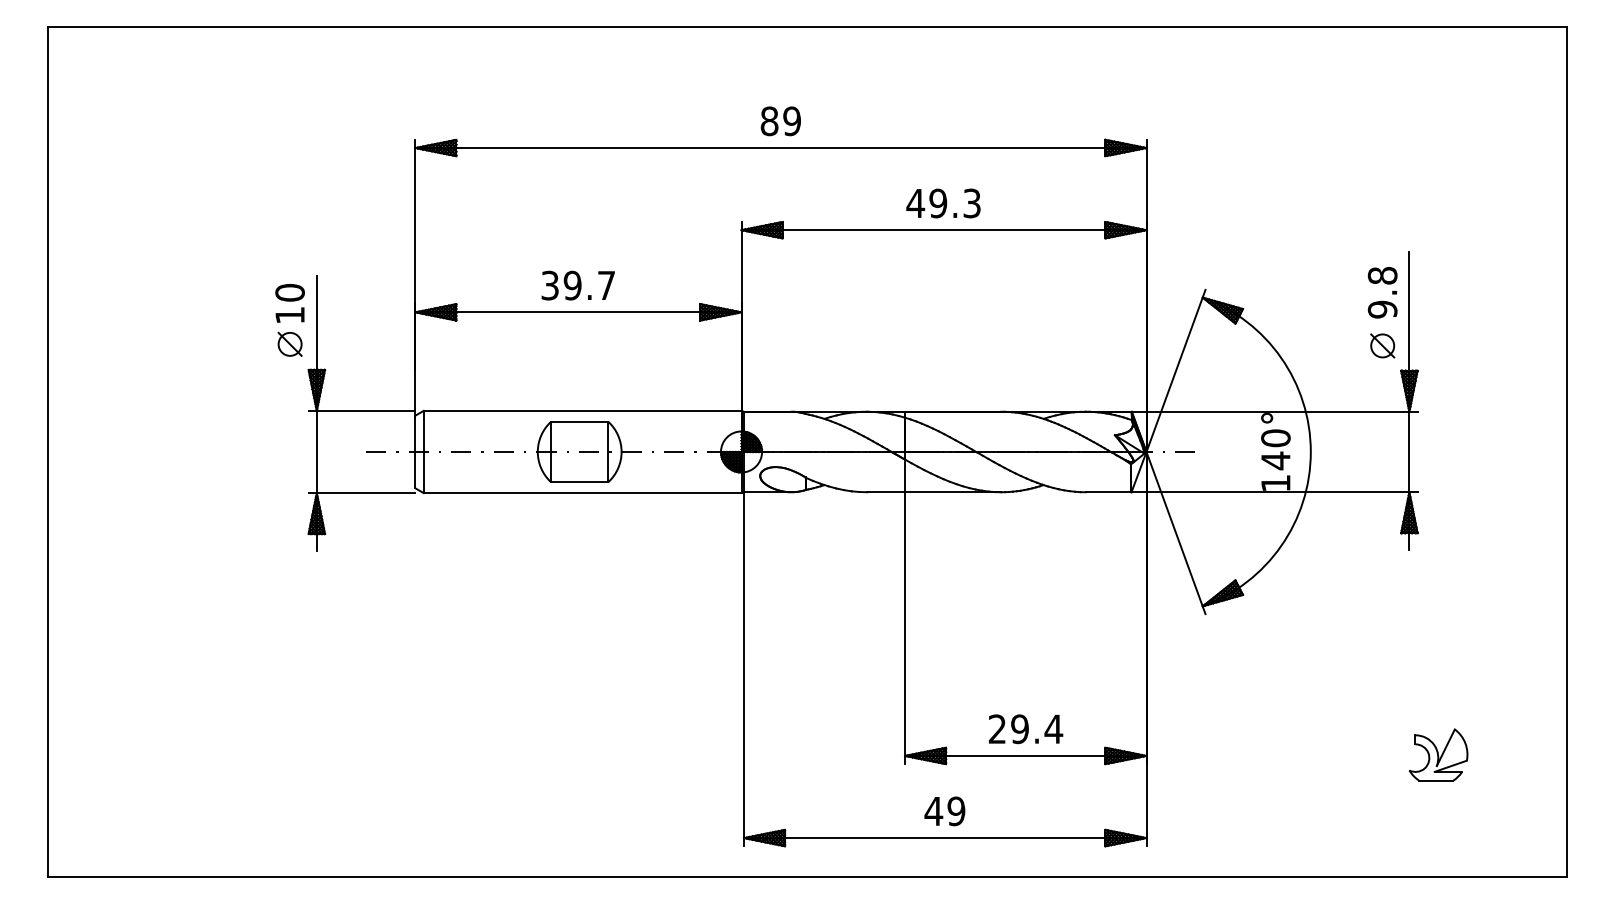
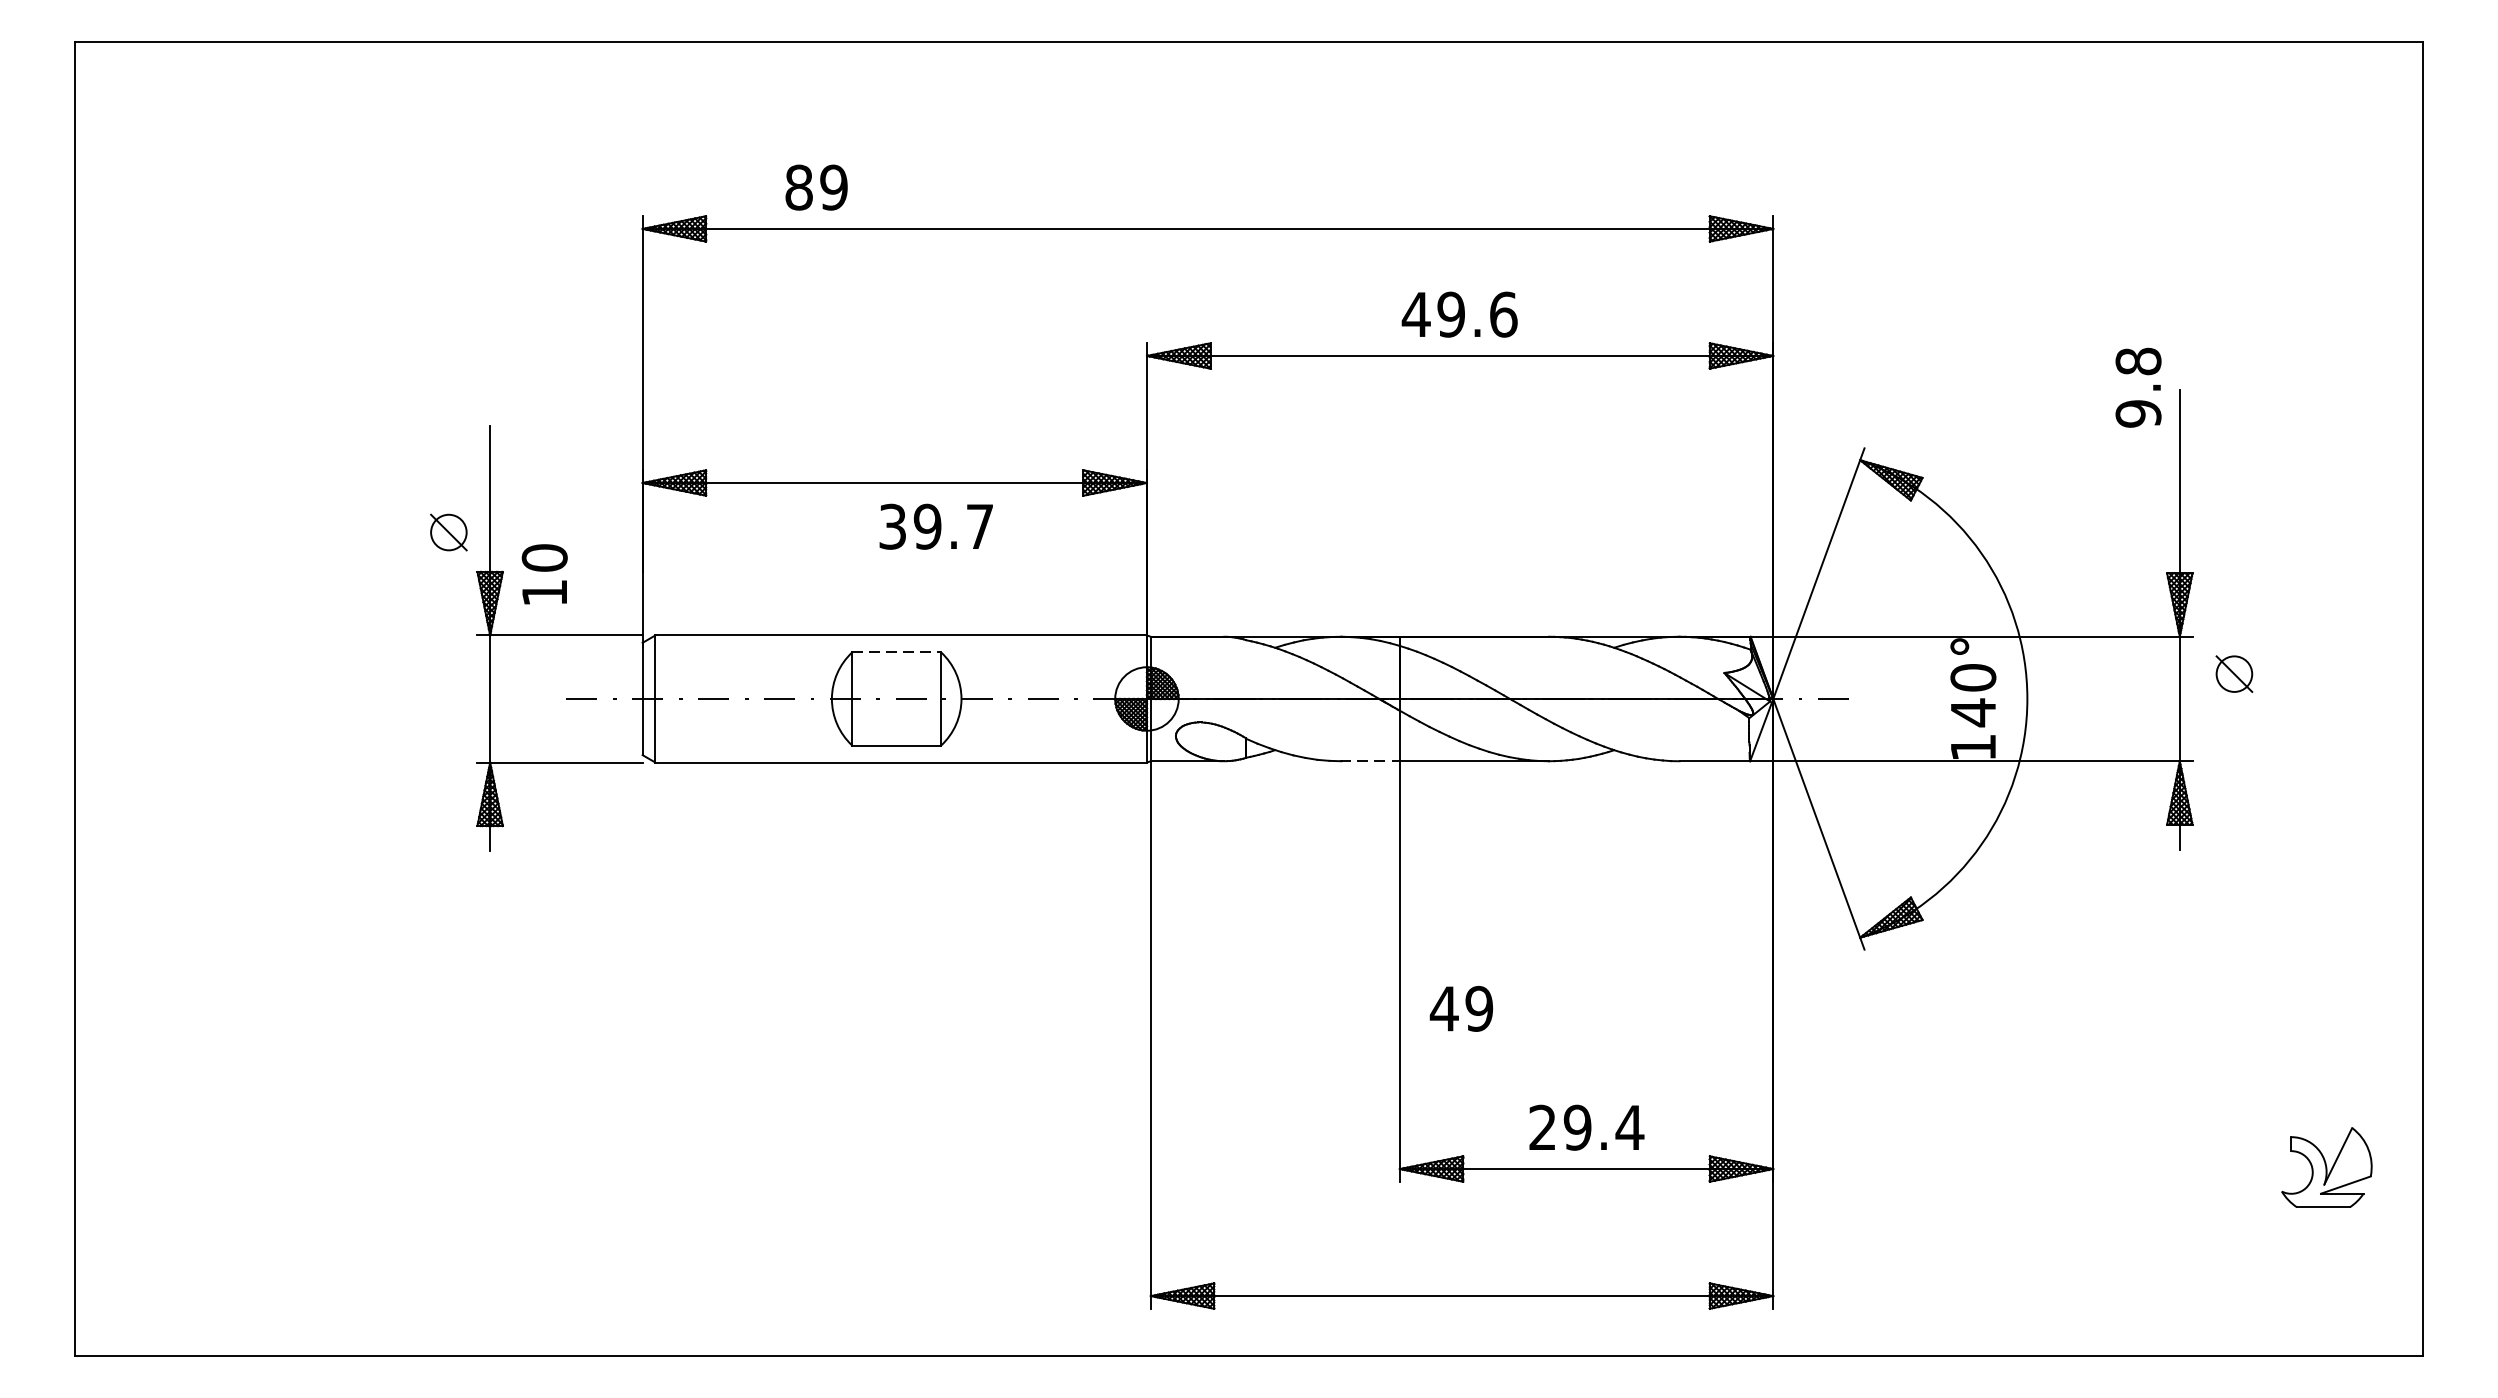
text: (780, 121) -> (815, 187), moved
text: (972, 203) -> (1504, 314), 49.3 -> 49.6
text: (577, 285) -> (935, 526), moved
text: (1382, 292) -> (2138, 387), moved
text: (289, 303) -> (543, 574), moved
part: (1382, 345) -> (2234, 673), moved
line: (579, 421) -> (896, 651), solid -> dashed
line: (886, 492) -> (1371, 761), solid -> dashed
part: (1438, 754) -> (2326, 1166), moved
text: (944, 811) -> (1460, 1009), moved

